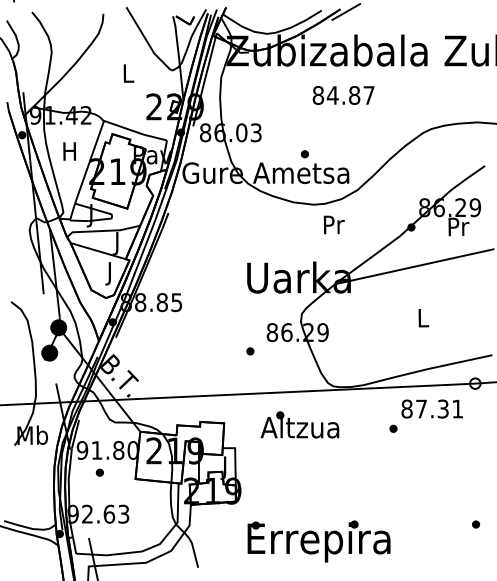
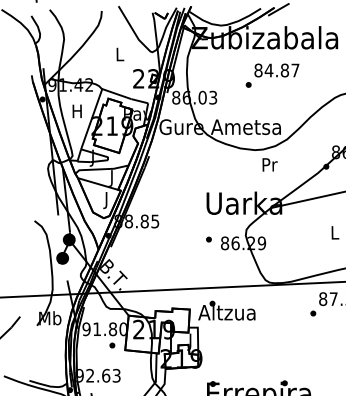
part: (304, 154) -> (248, 85), moved
part: (250, 351) -> (209, 239), moved
text: (299, 424) -> (226, 310), moved
part: (99, 472) -> (112, 345), moved

